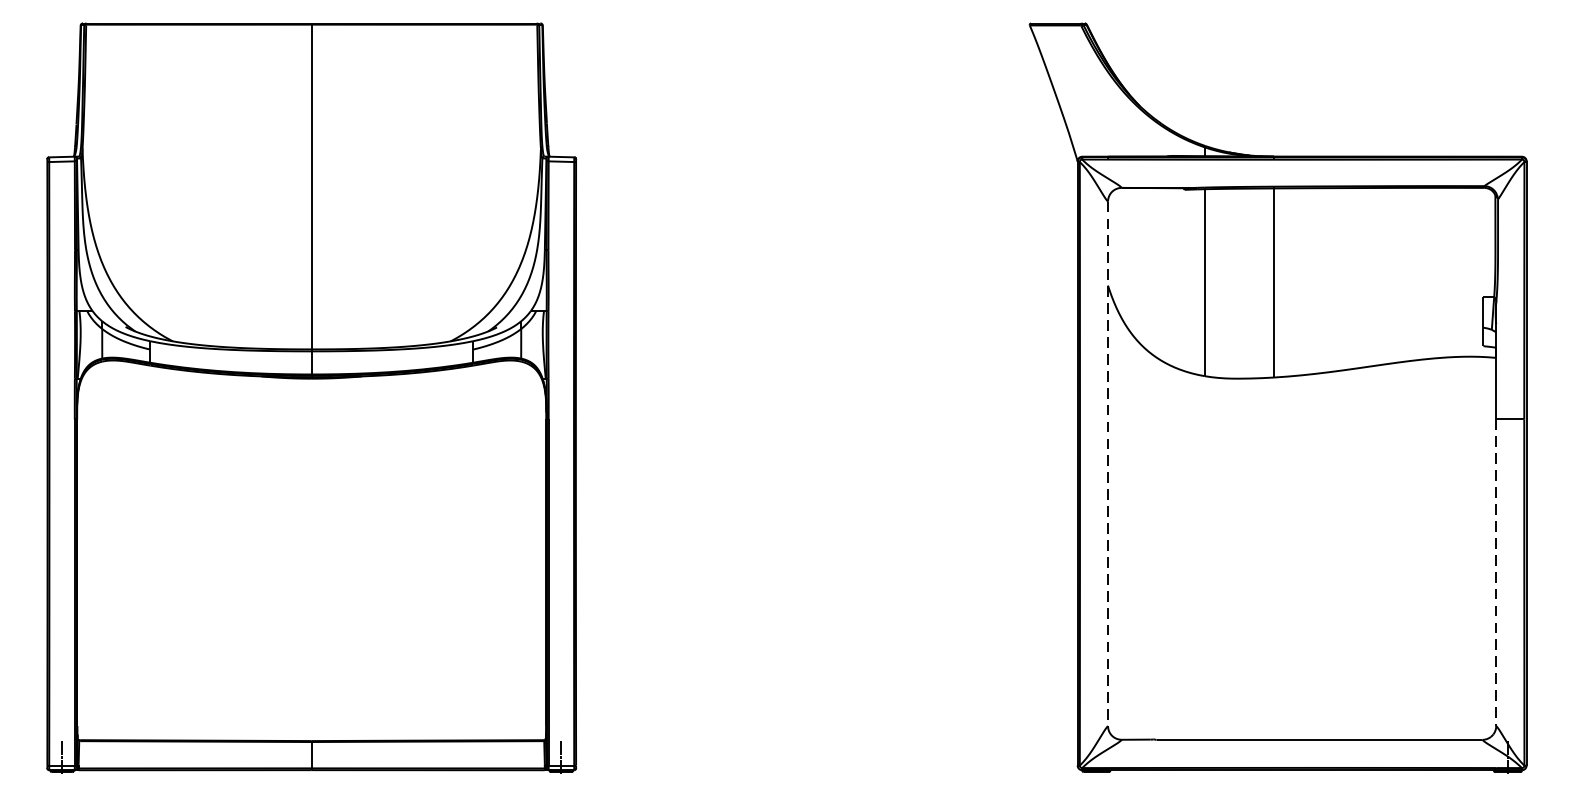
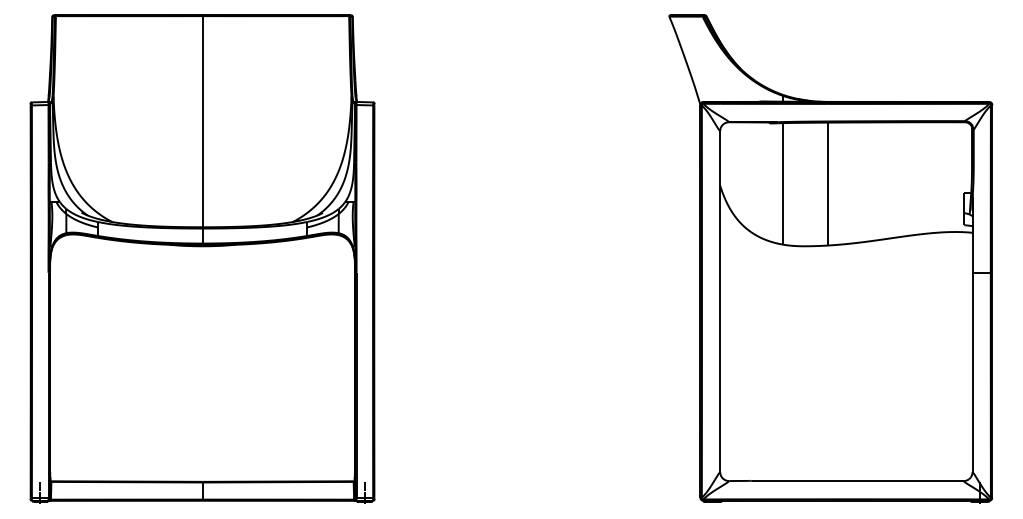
line: (1108, 465) -> (720, 302), dashed -> solid
line: (1496, 572) -> (972, 372), dashed -> solid

